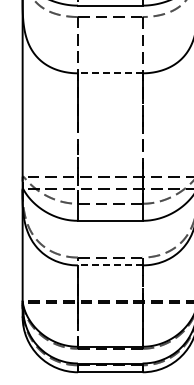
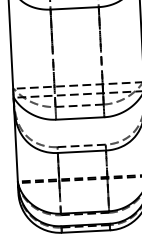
line: (109, 73) -> (74, 8), dashed -> solid
line: (109, 265) -> (81, 151), dashed -> solid

